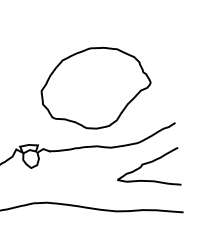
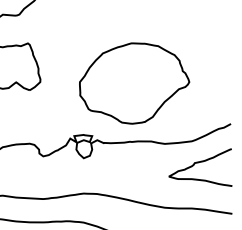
part: (96, 88) -> (134, 83), moved

